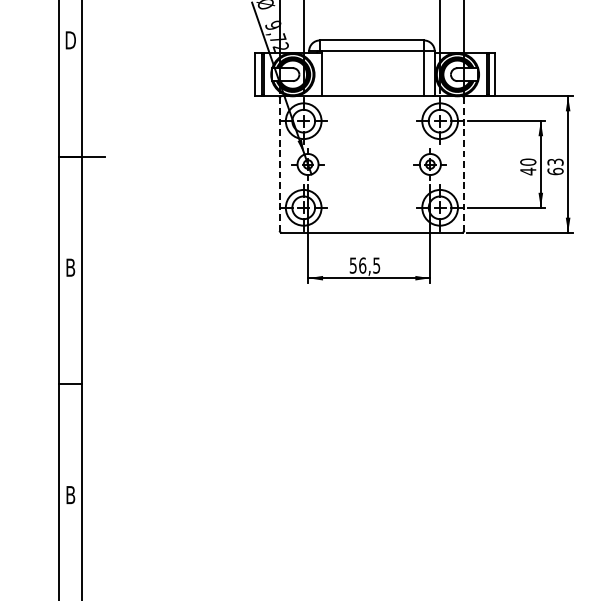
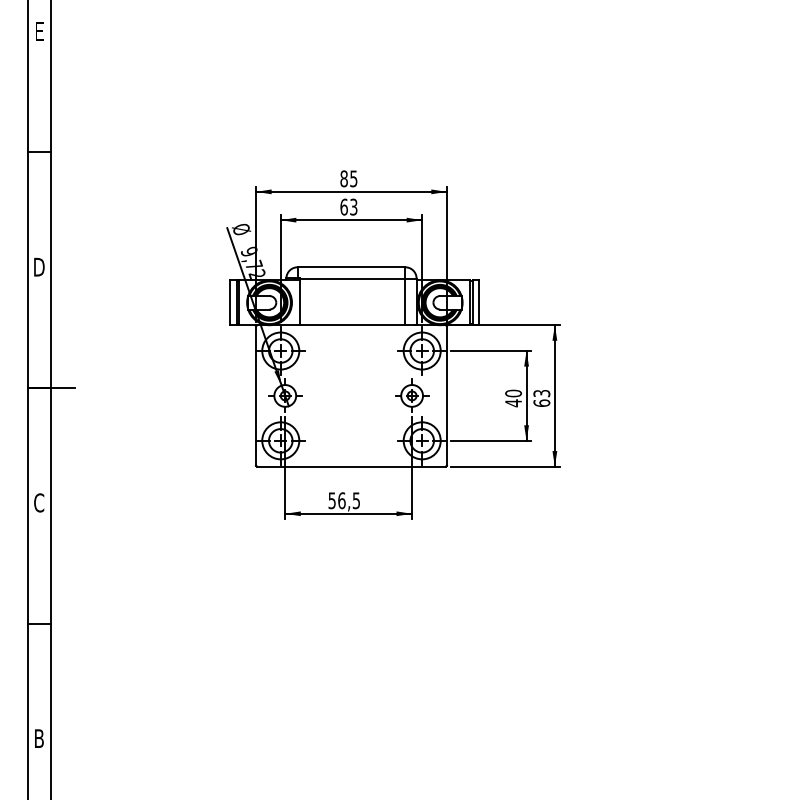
line: (280, 164) -> (256, 395), dashed -> solid
line: (463, 164) -> (446, 395), dashed -> solid
text: (70, 267) -> (39, 502), B -> C

